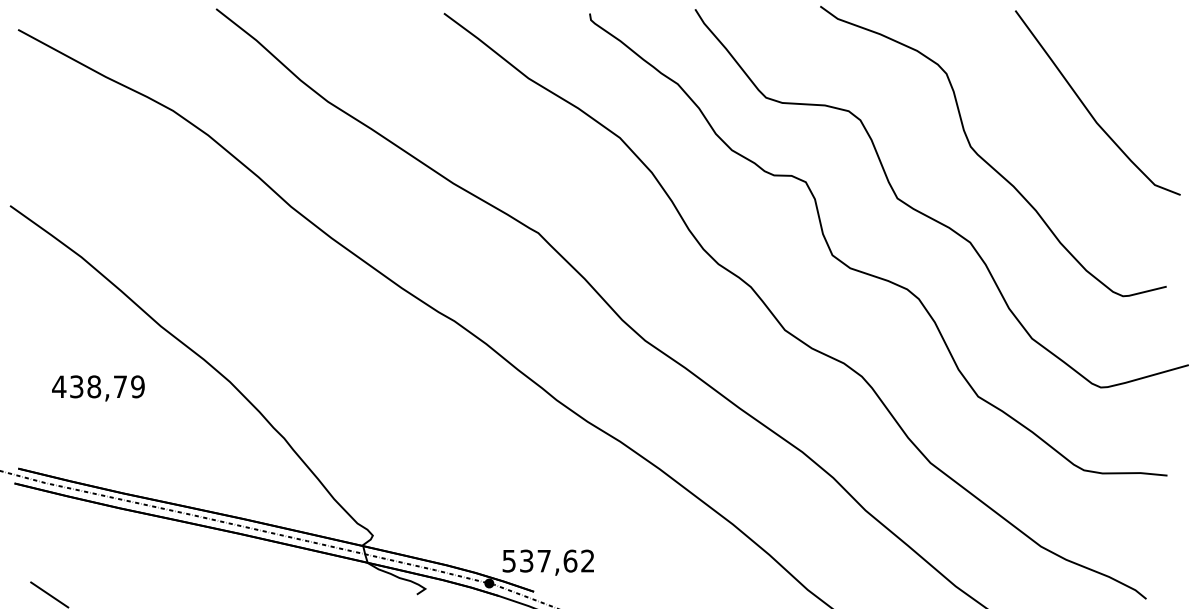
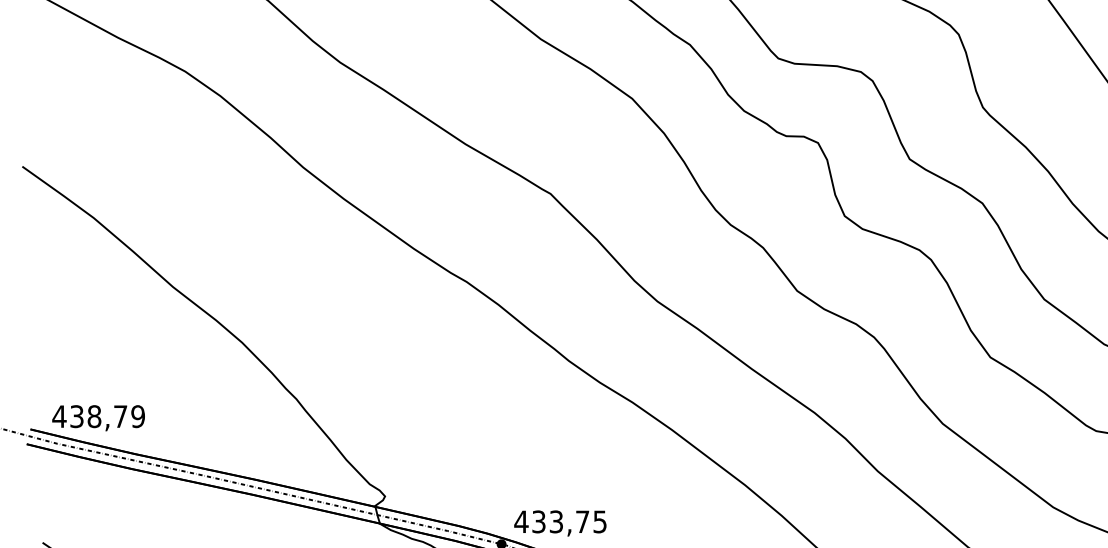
text: (98, 388) -> (98, 418), moved
text: (548, 560) -> (560, 521), 537,62 -> 433,75

